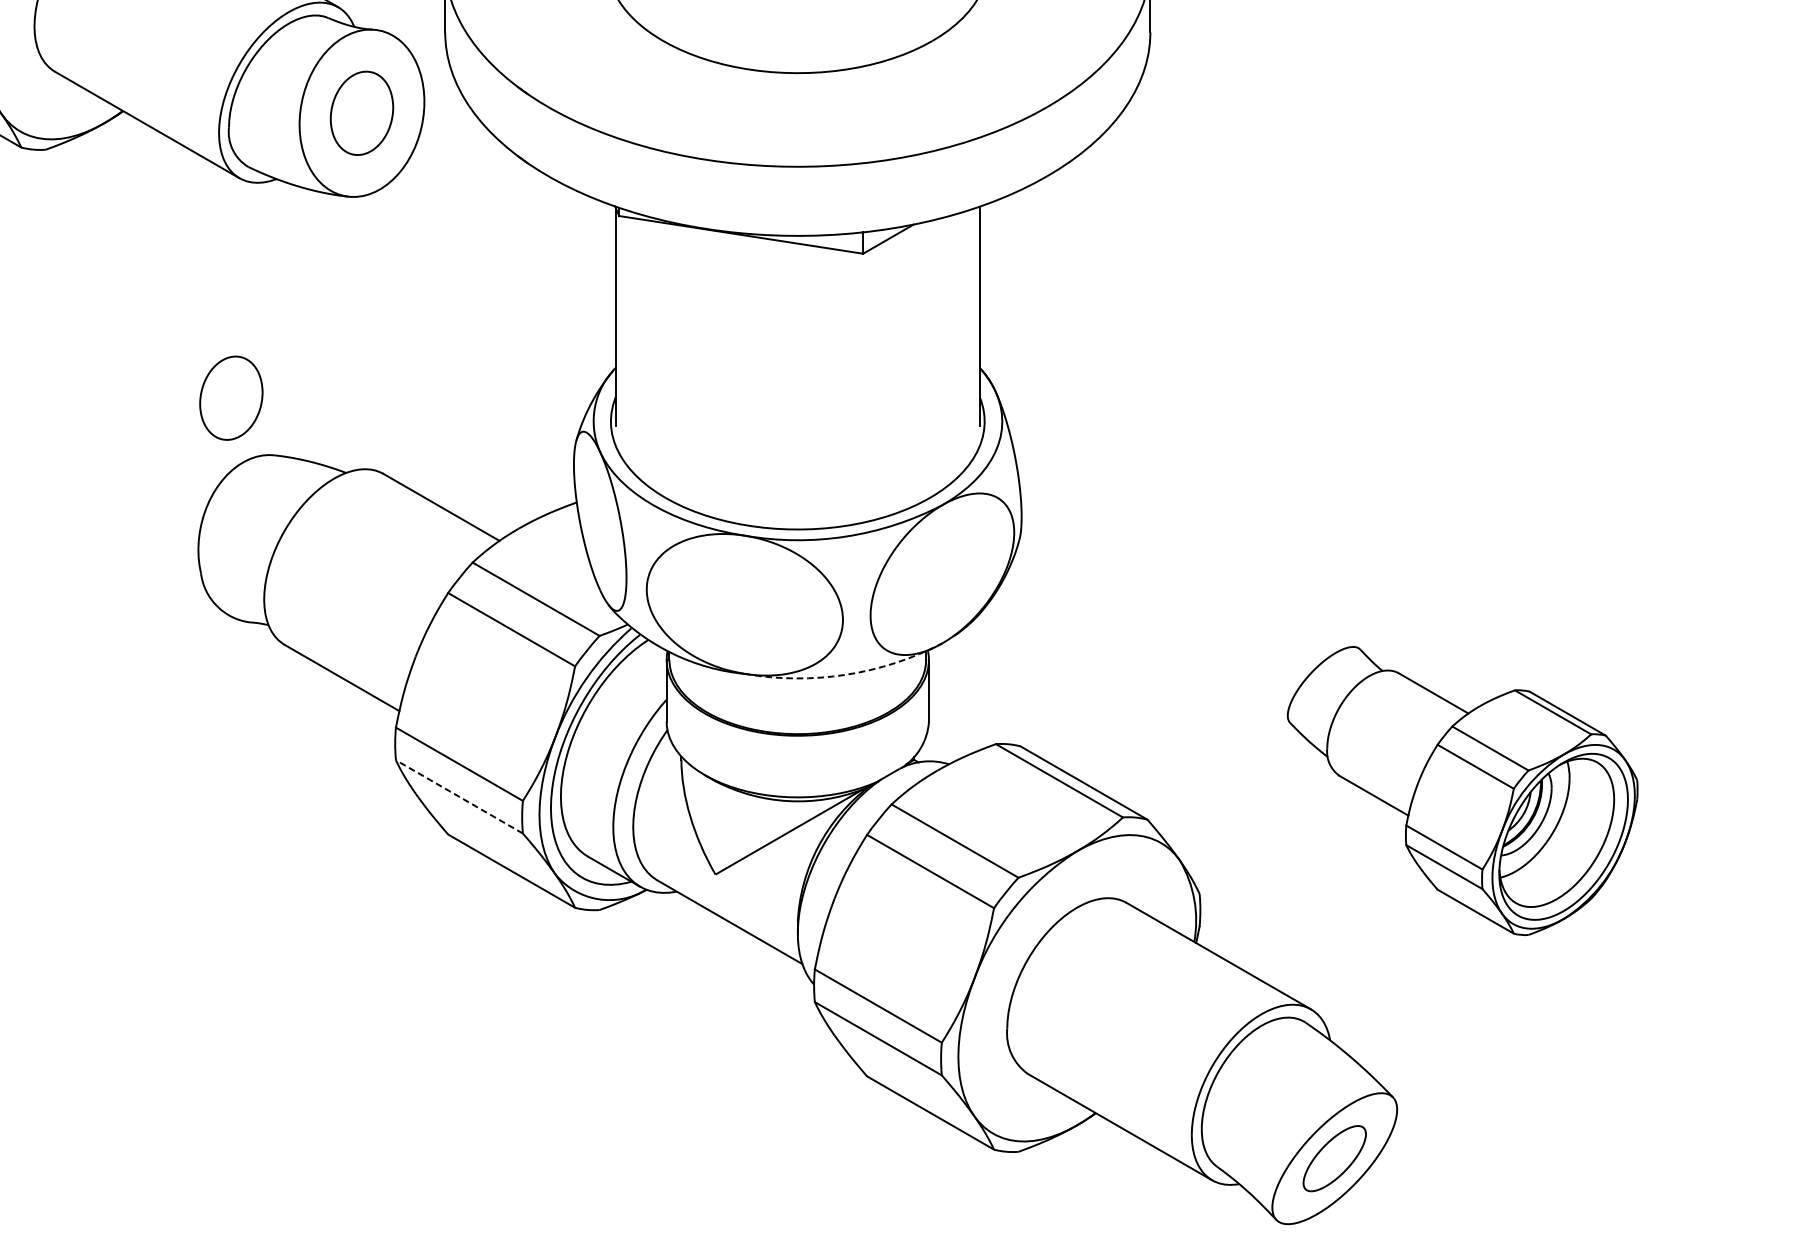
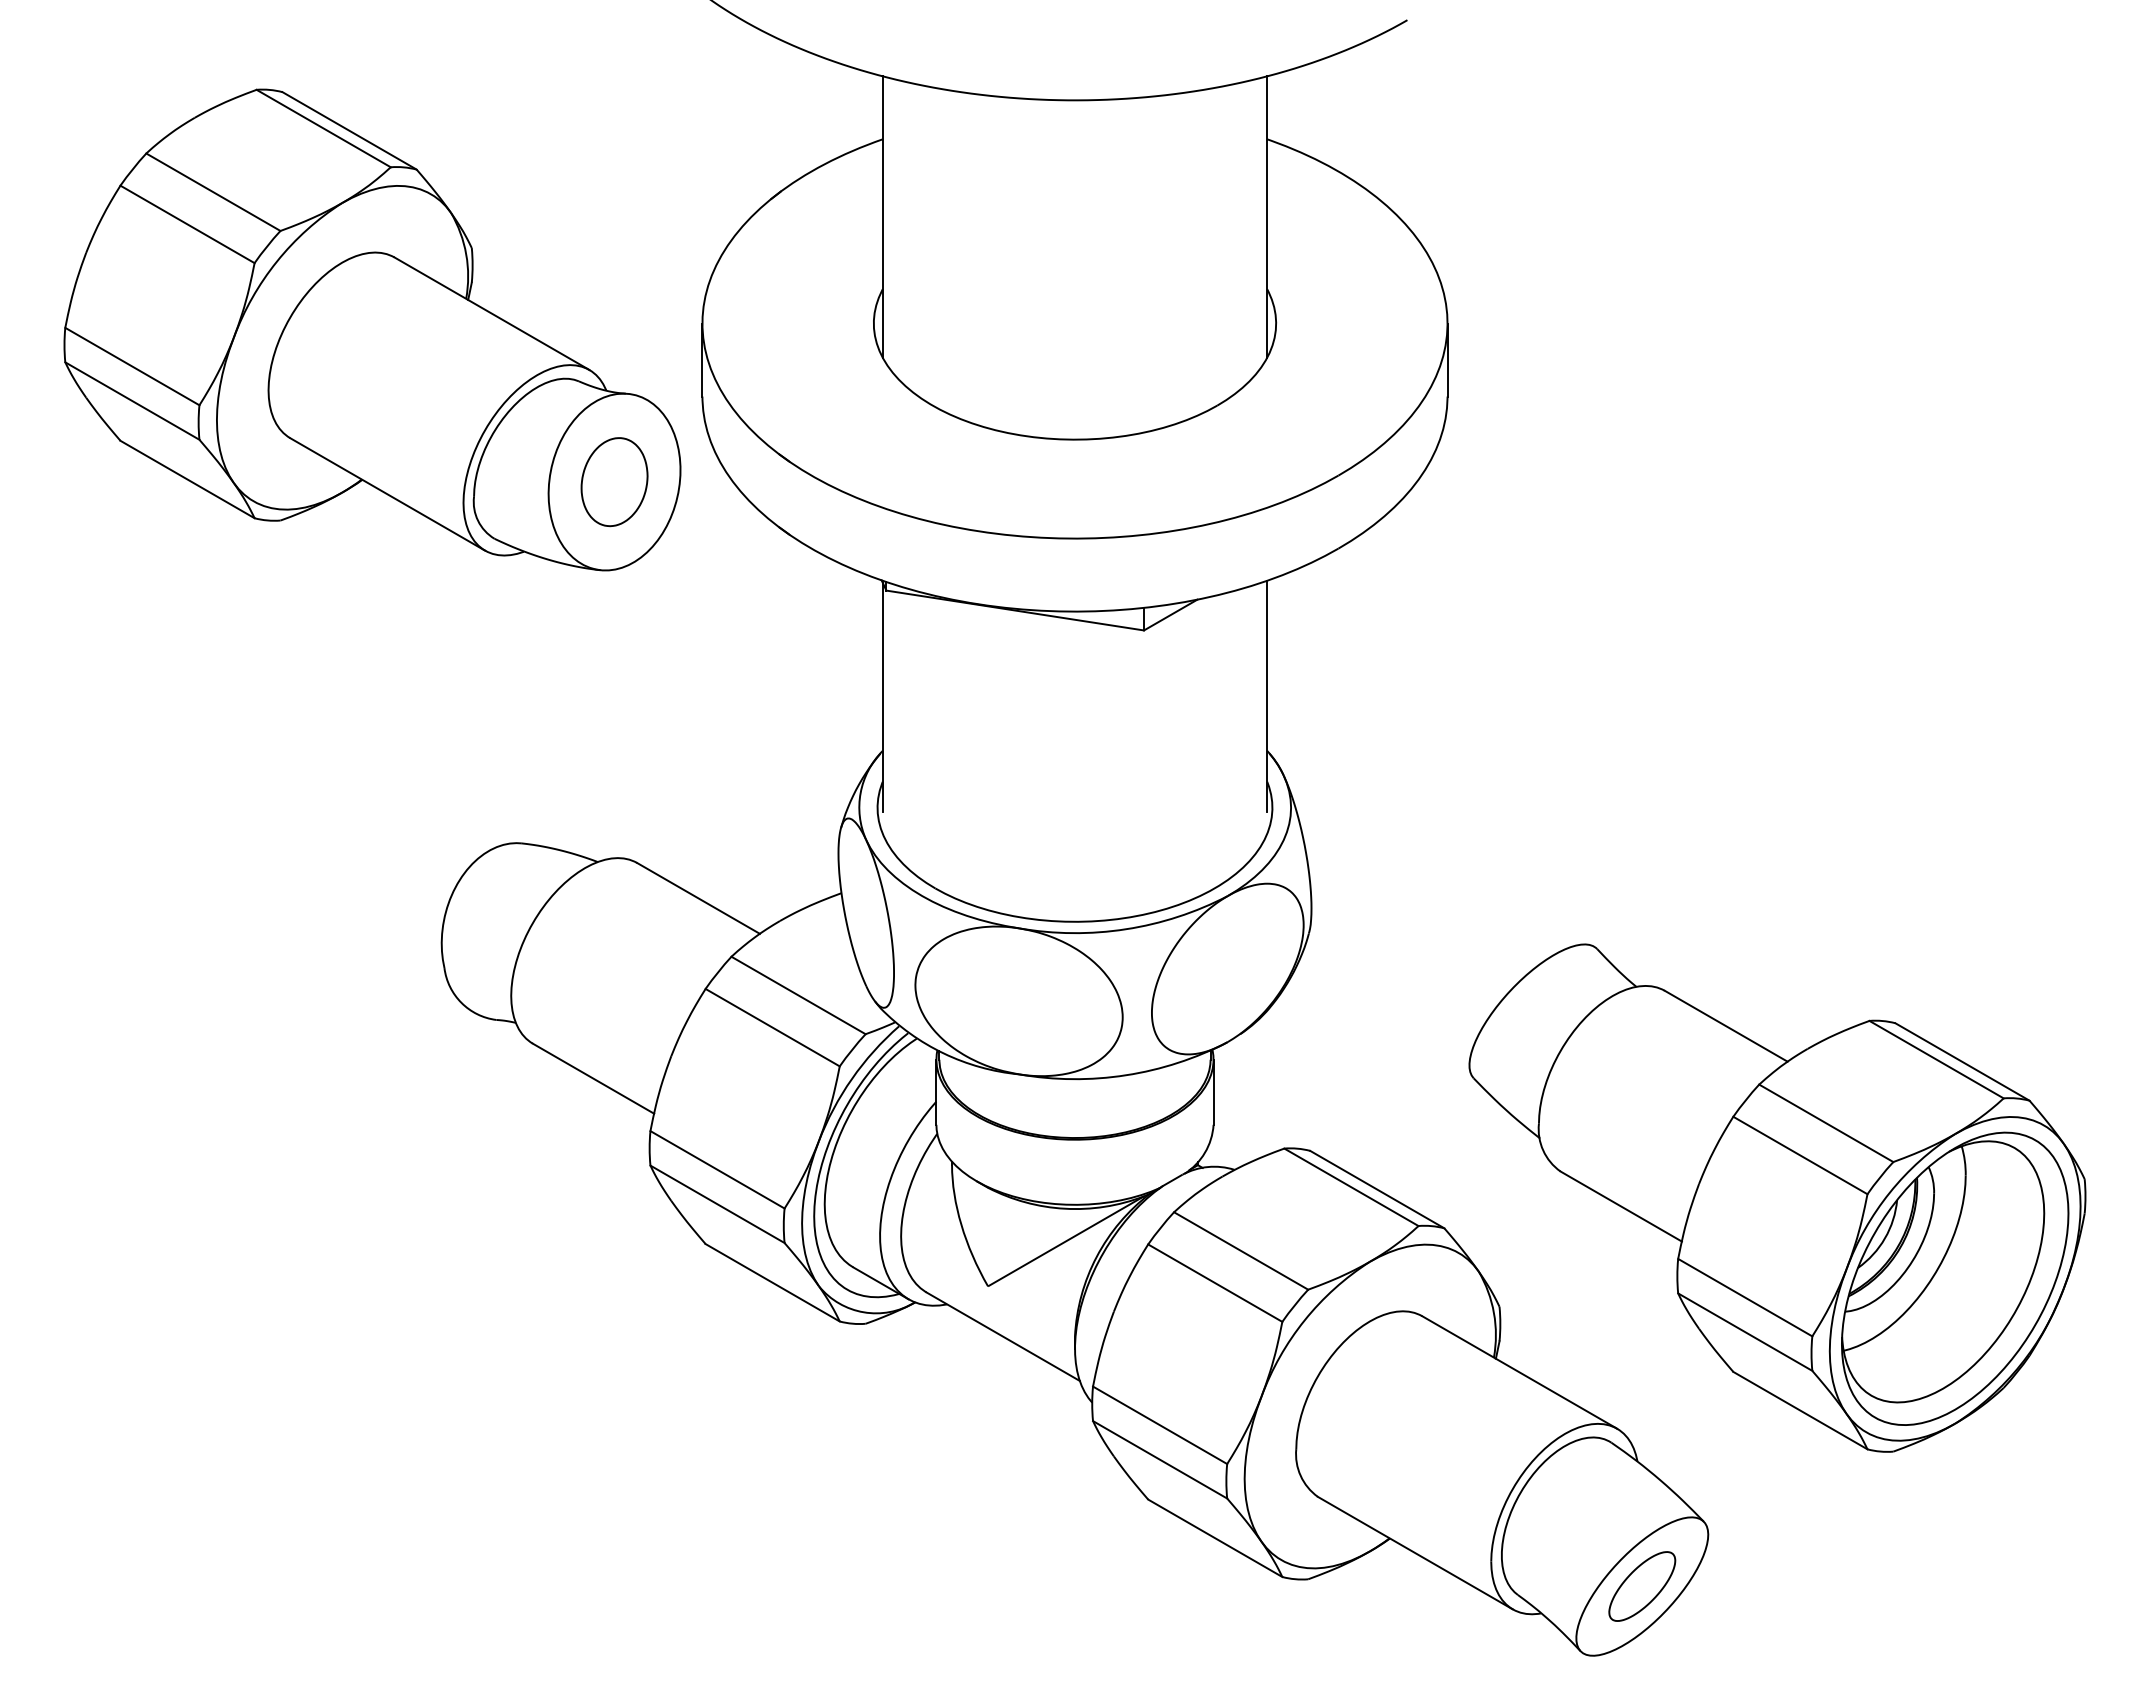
part: (231, 398) -> (476, 783), removed
arc: (846, 674) -> (1126, 1075), dashed -> solid
part: (1462, 790) -> (1777, 1197), size x1.67
line: (459, 797) -> (717, 1204), dashed -> solid

